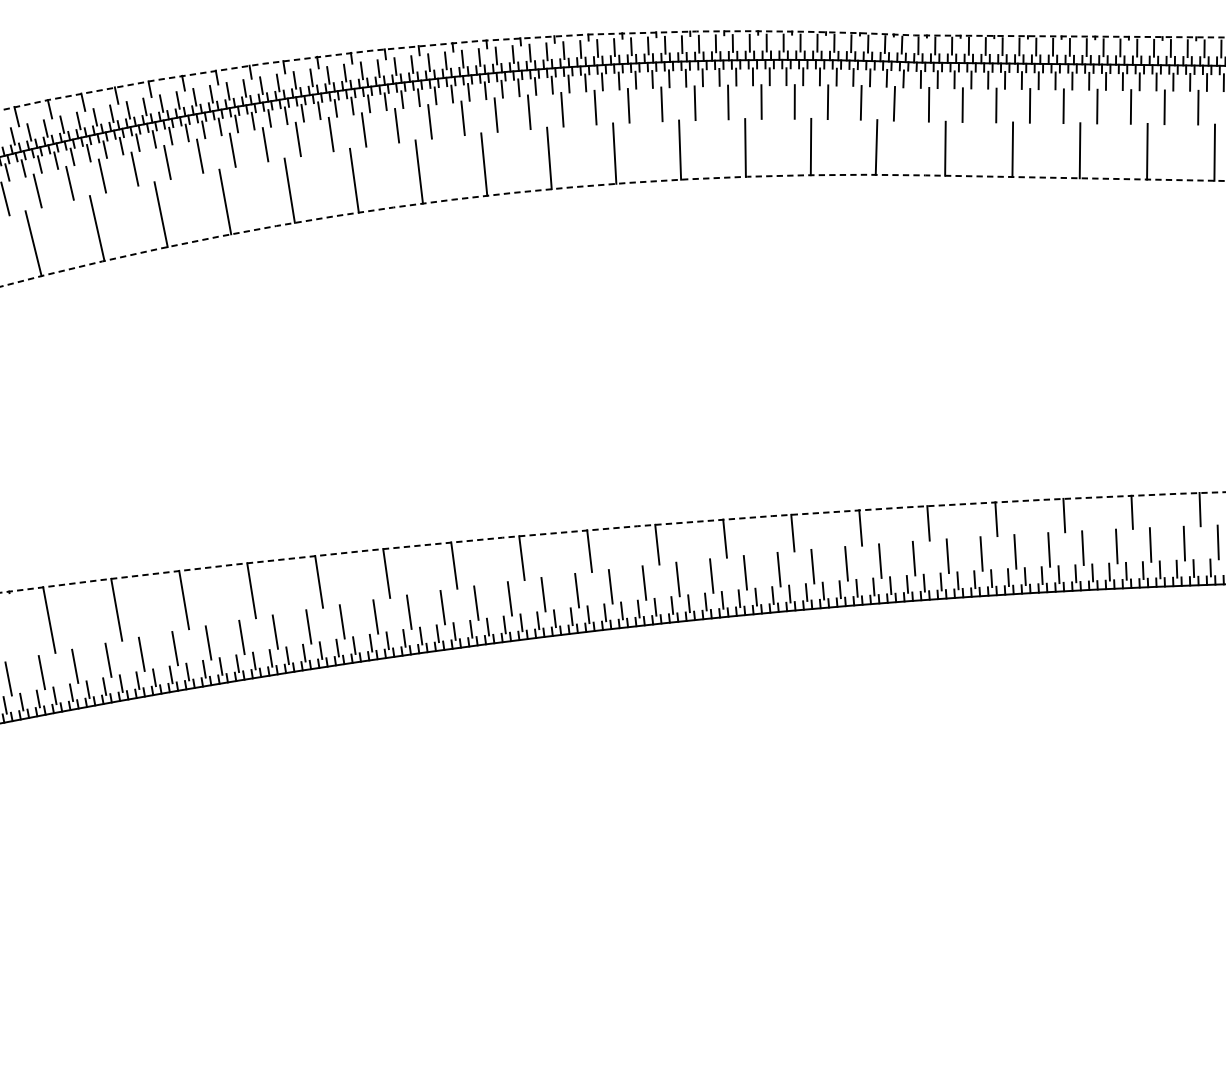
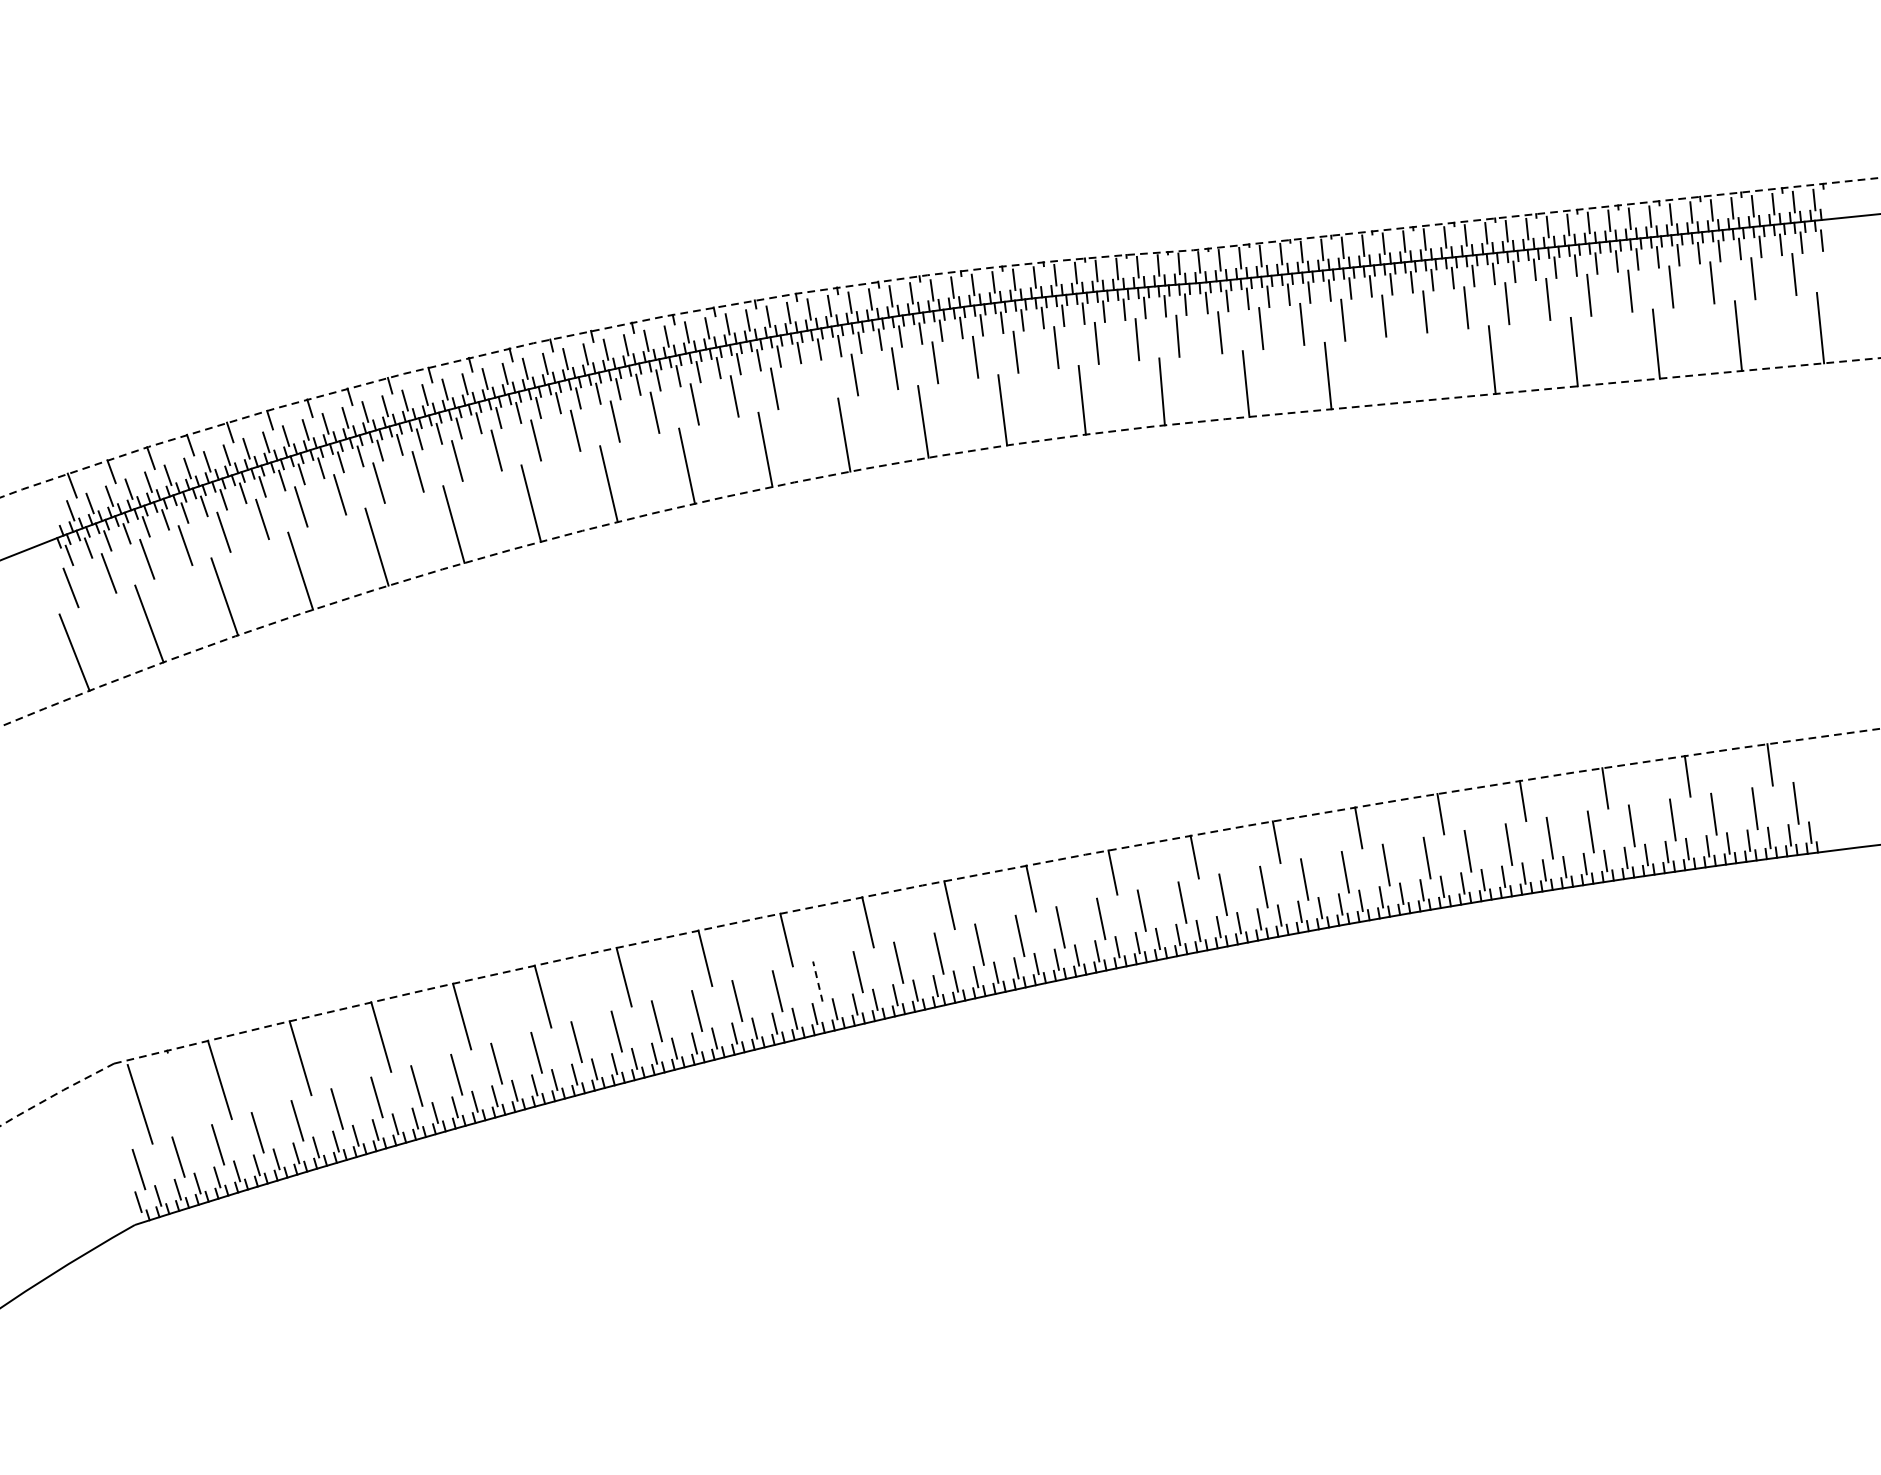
line: (595, 107) -> (814, 381), removed
line: (1079, 150) -> (1409, 367), removed
line: (543, 594) -> (817, 981), solid -> dashed

